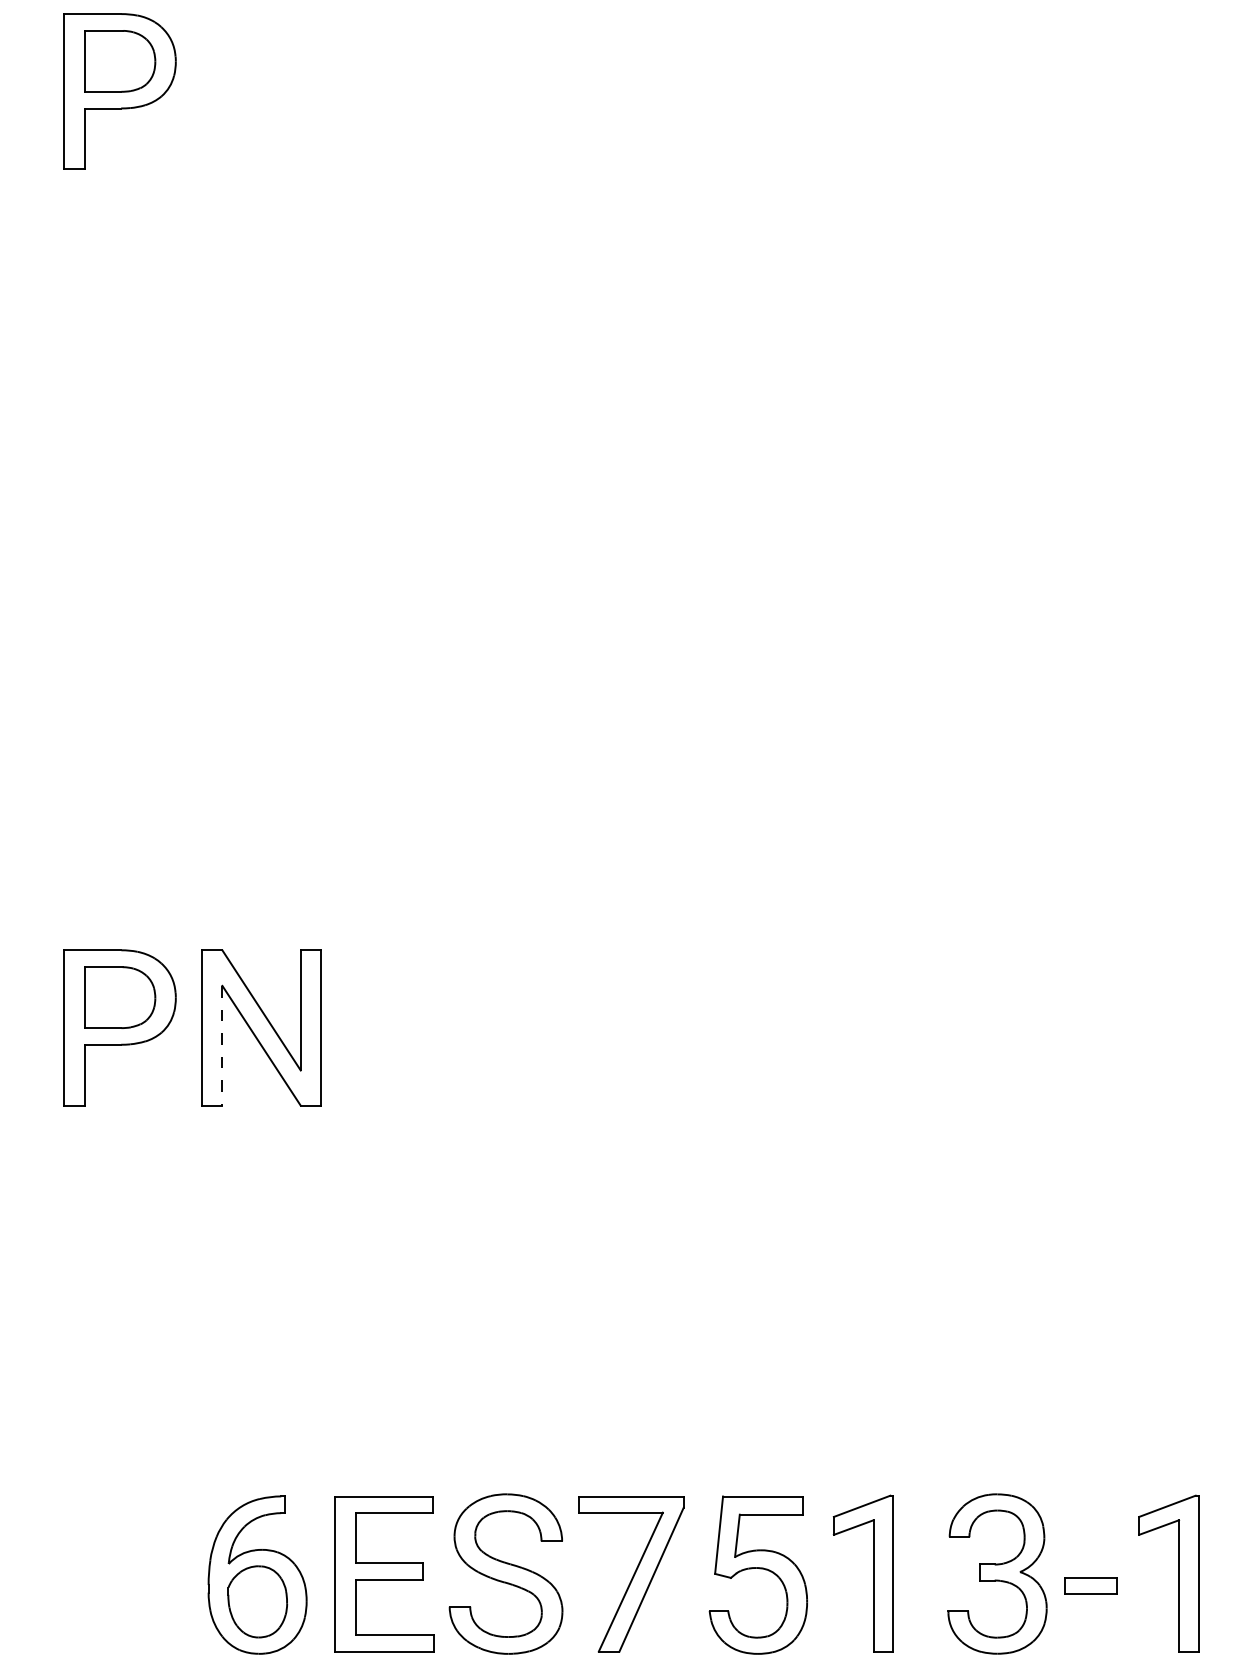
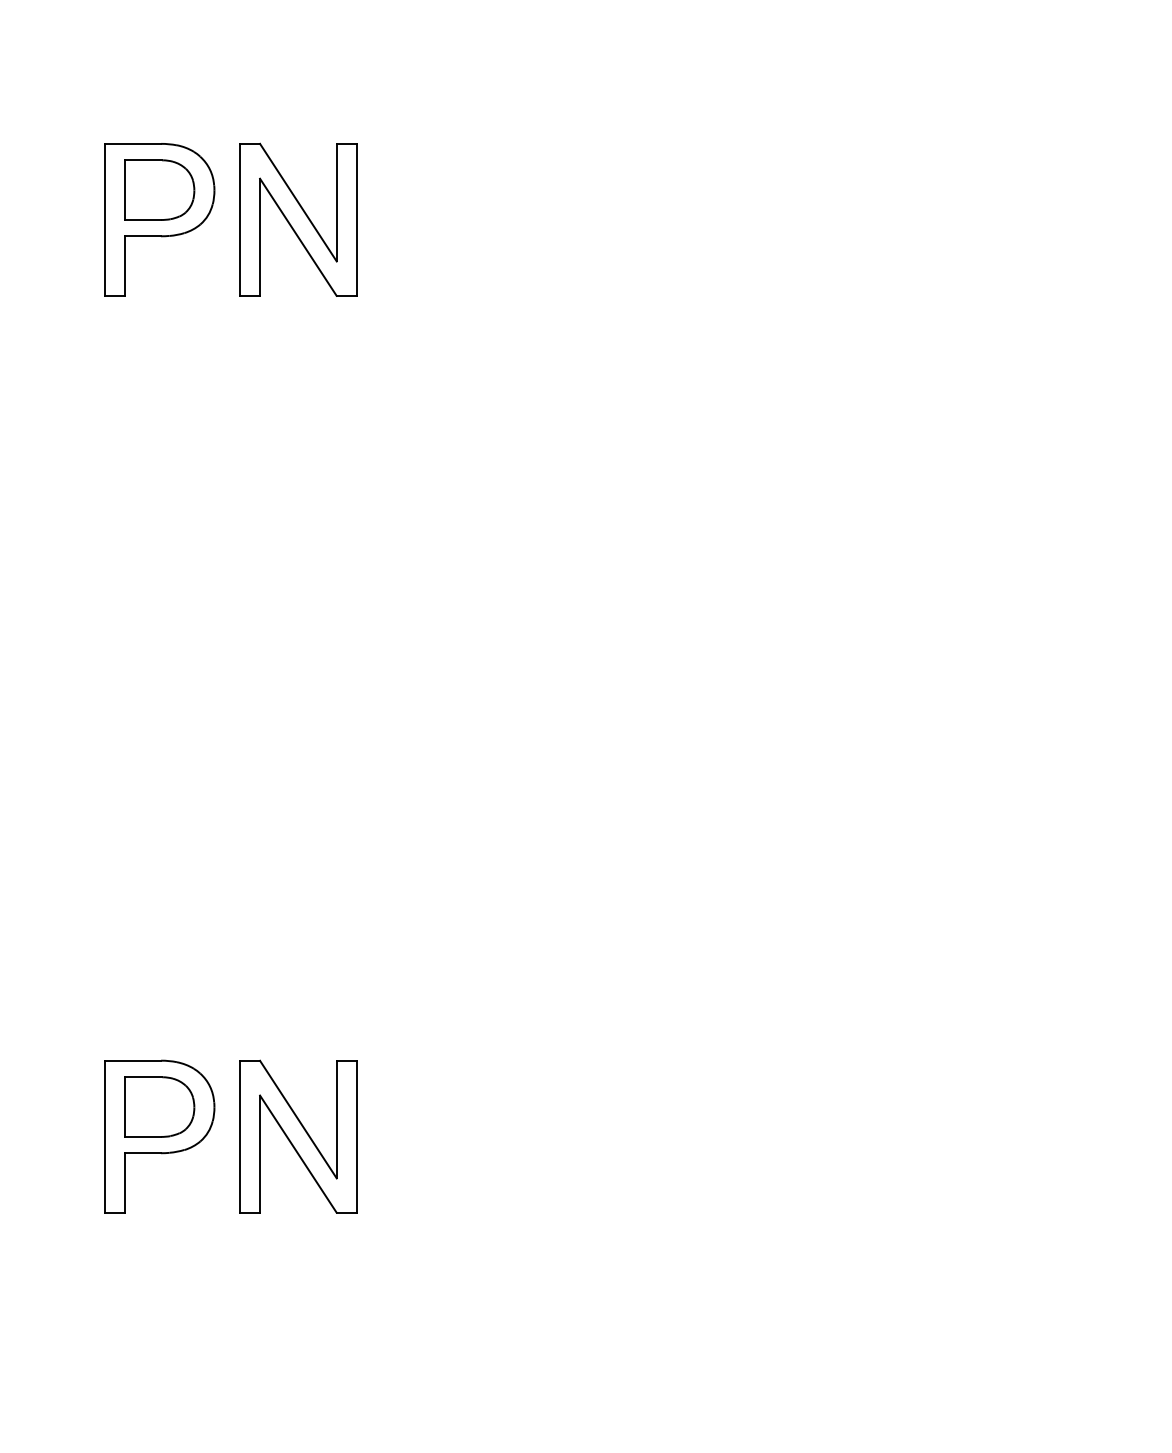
part: (261, 91) -> (298, 219), added
line: (222, 1045) -> (260, 1153), dashed -> solid

